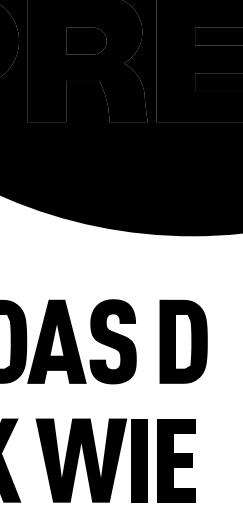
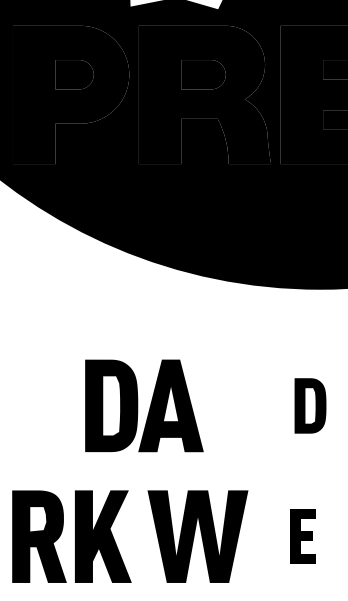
fill: (112, 341) -> (232, 405), removed
part: (183, 341) -> (310, 405), size x0.6
fill: (139, 460) -> (261, 536), removed
part: (176, 460) -> (302, 536), size x0.6

